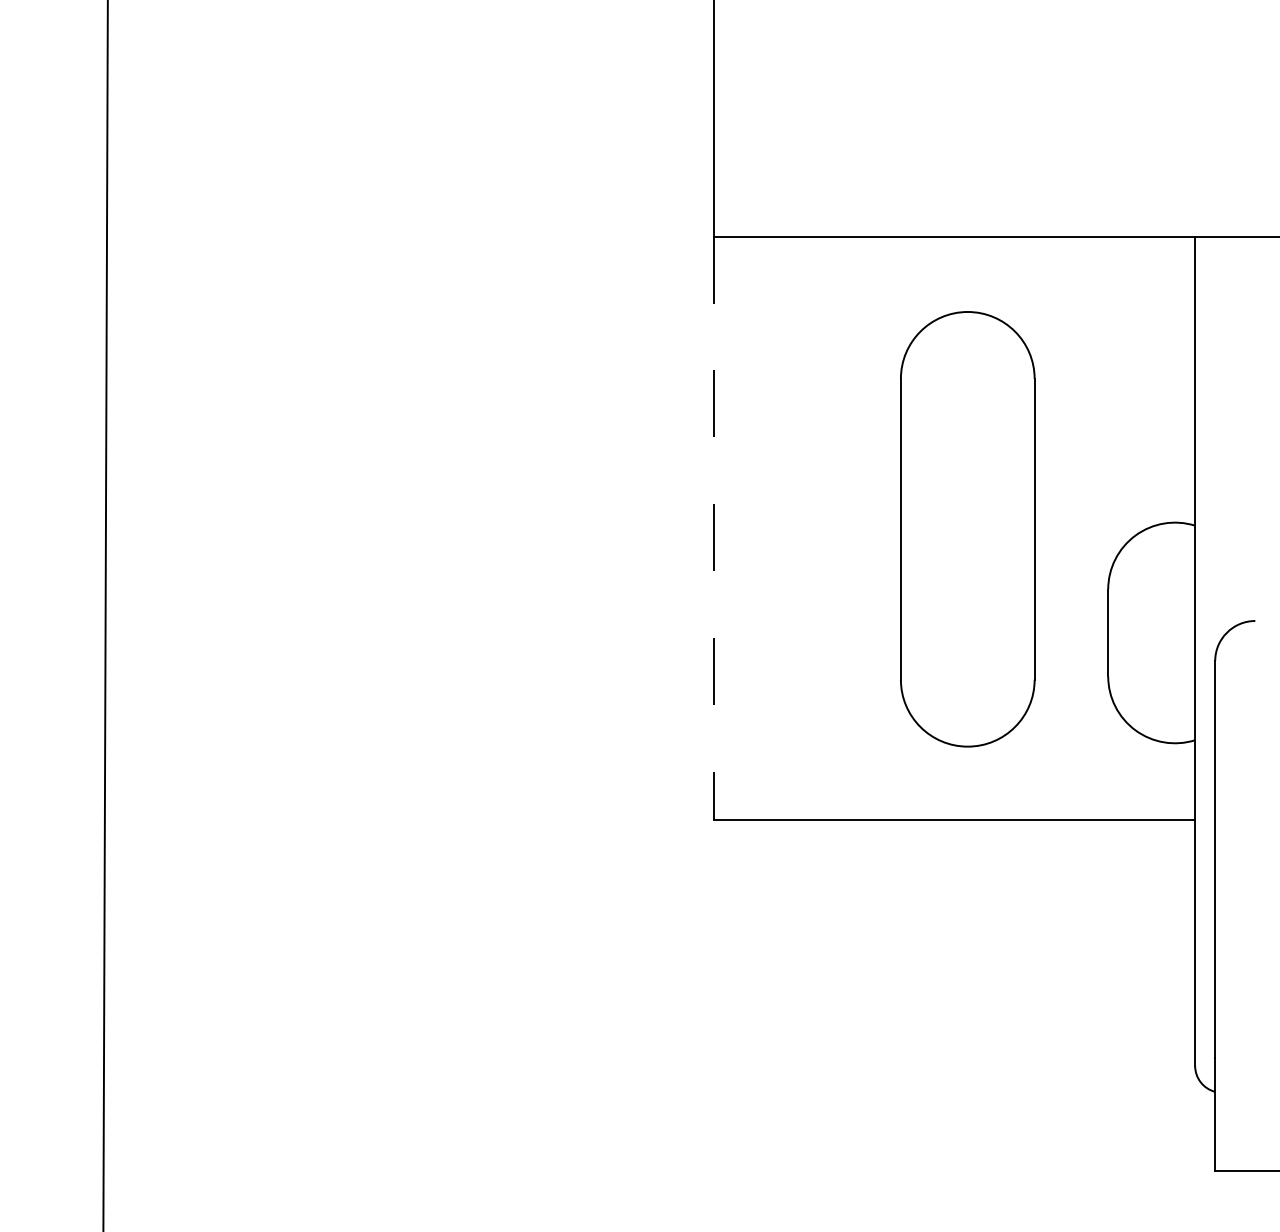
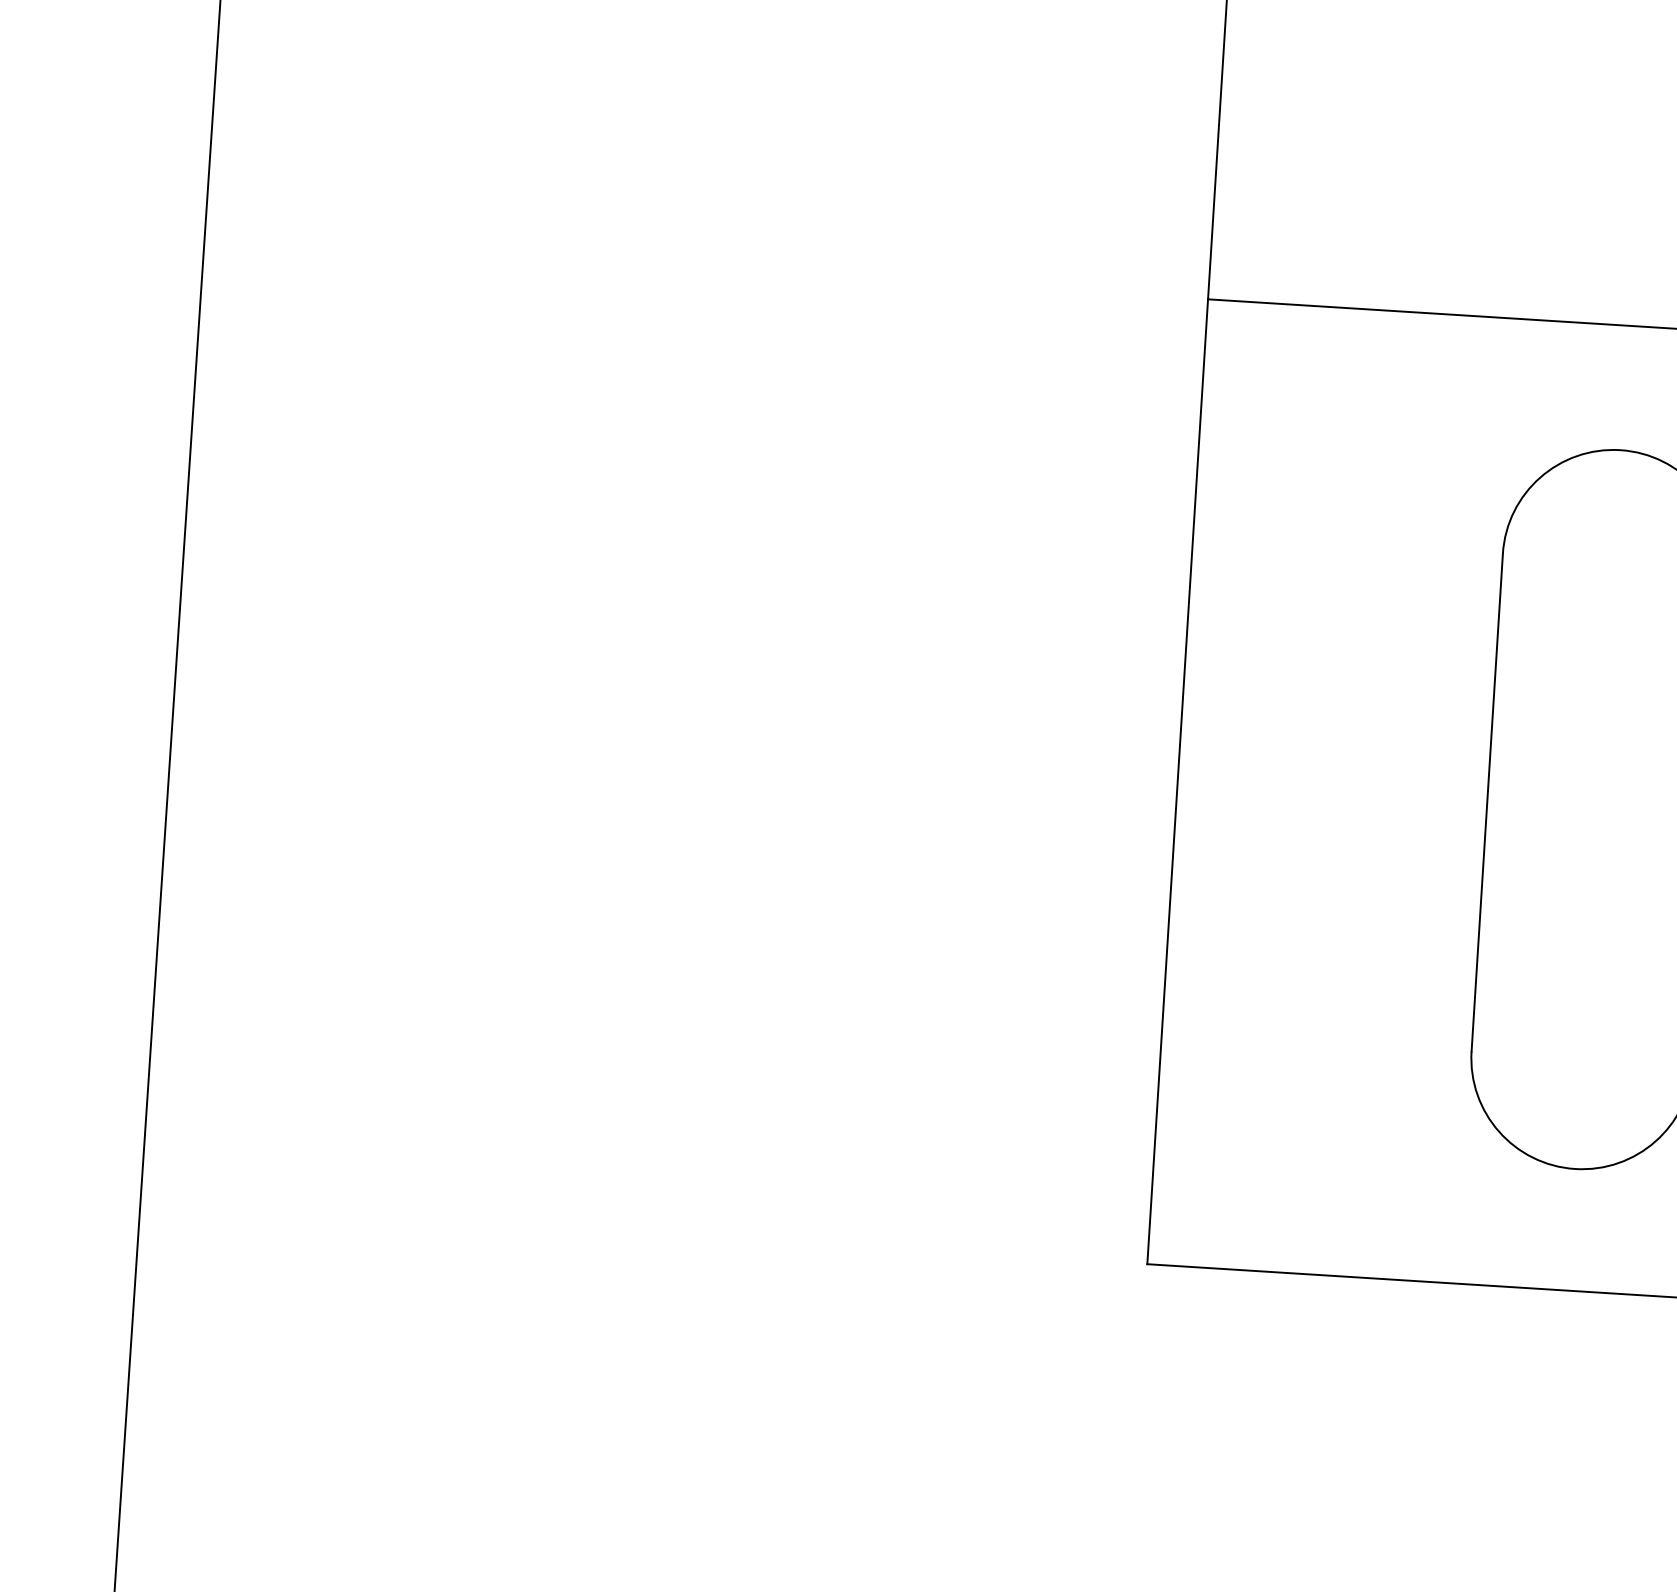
line: (713, 528) -> (1177, 781), dashed -> solid

